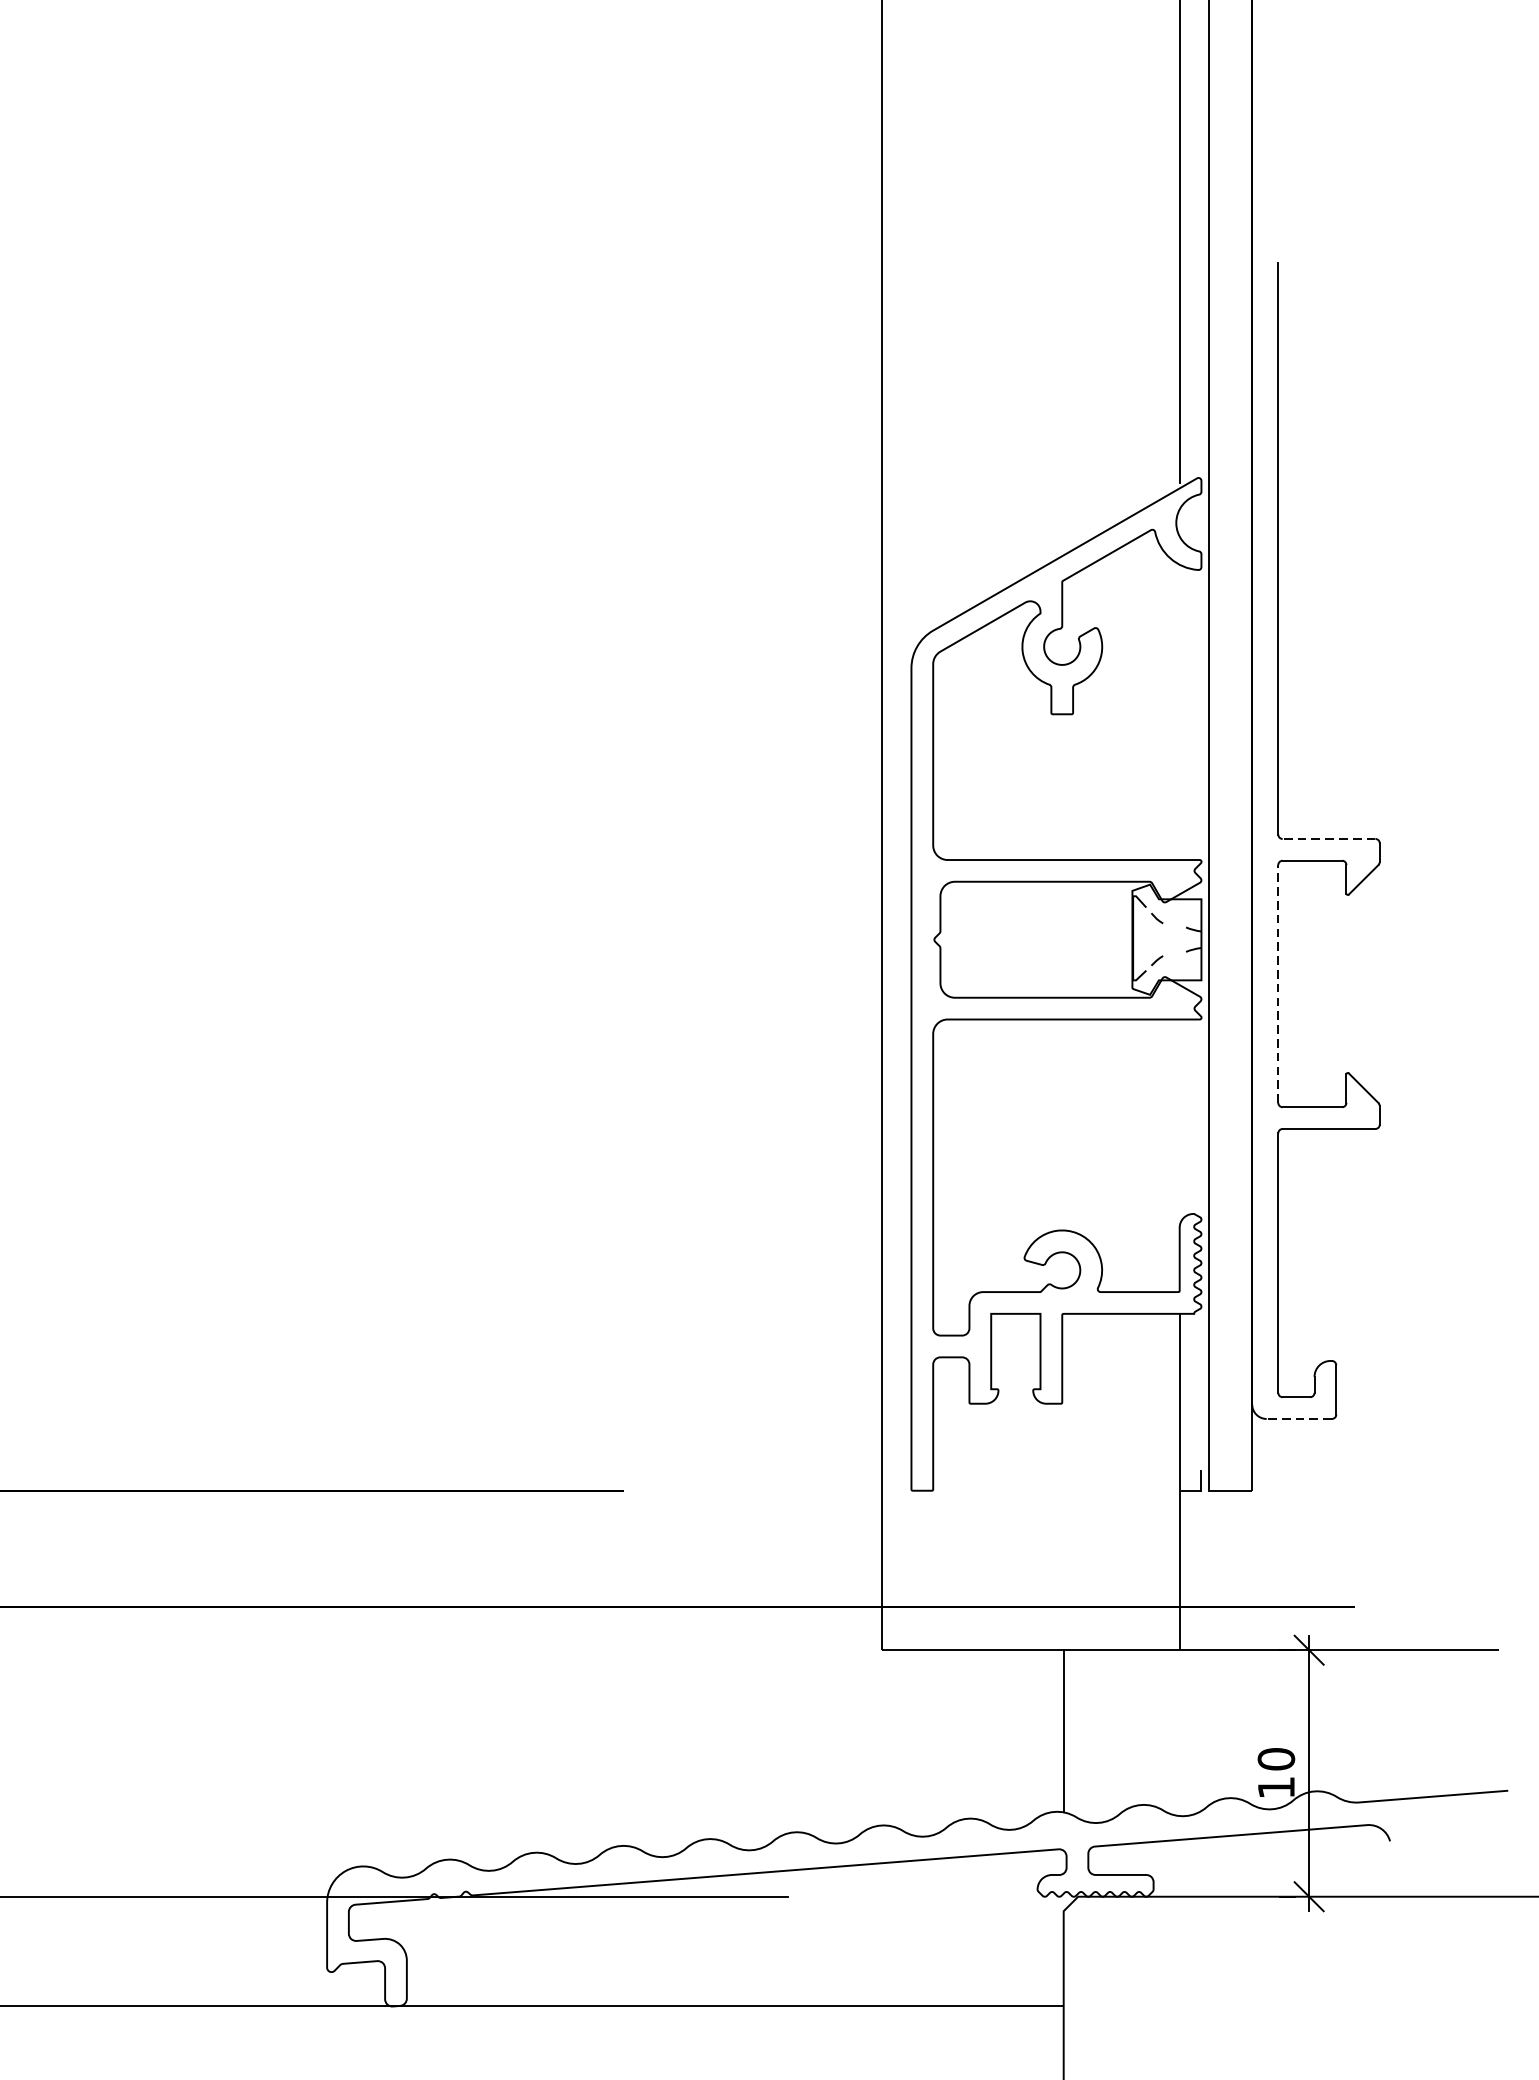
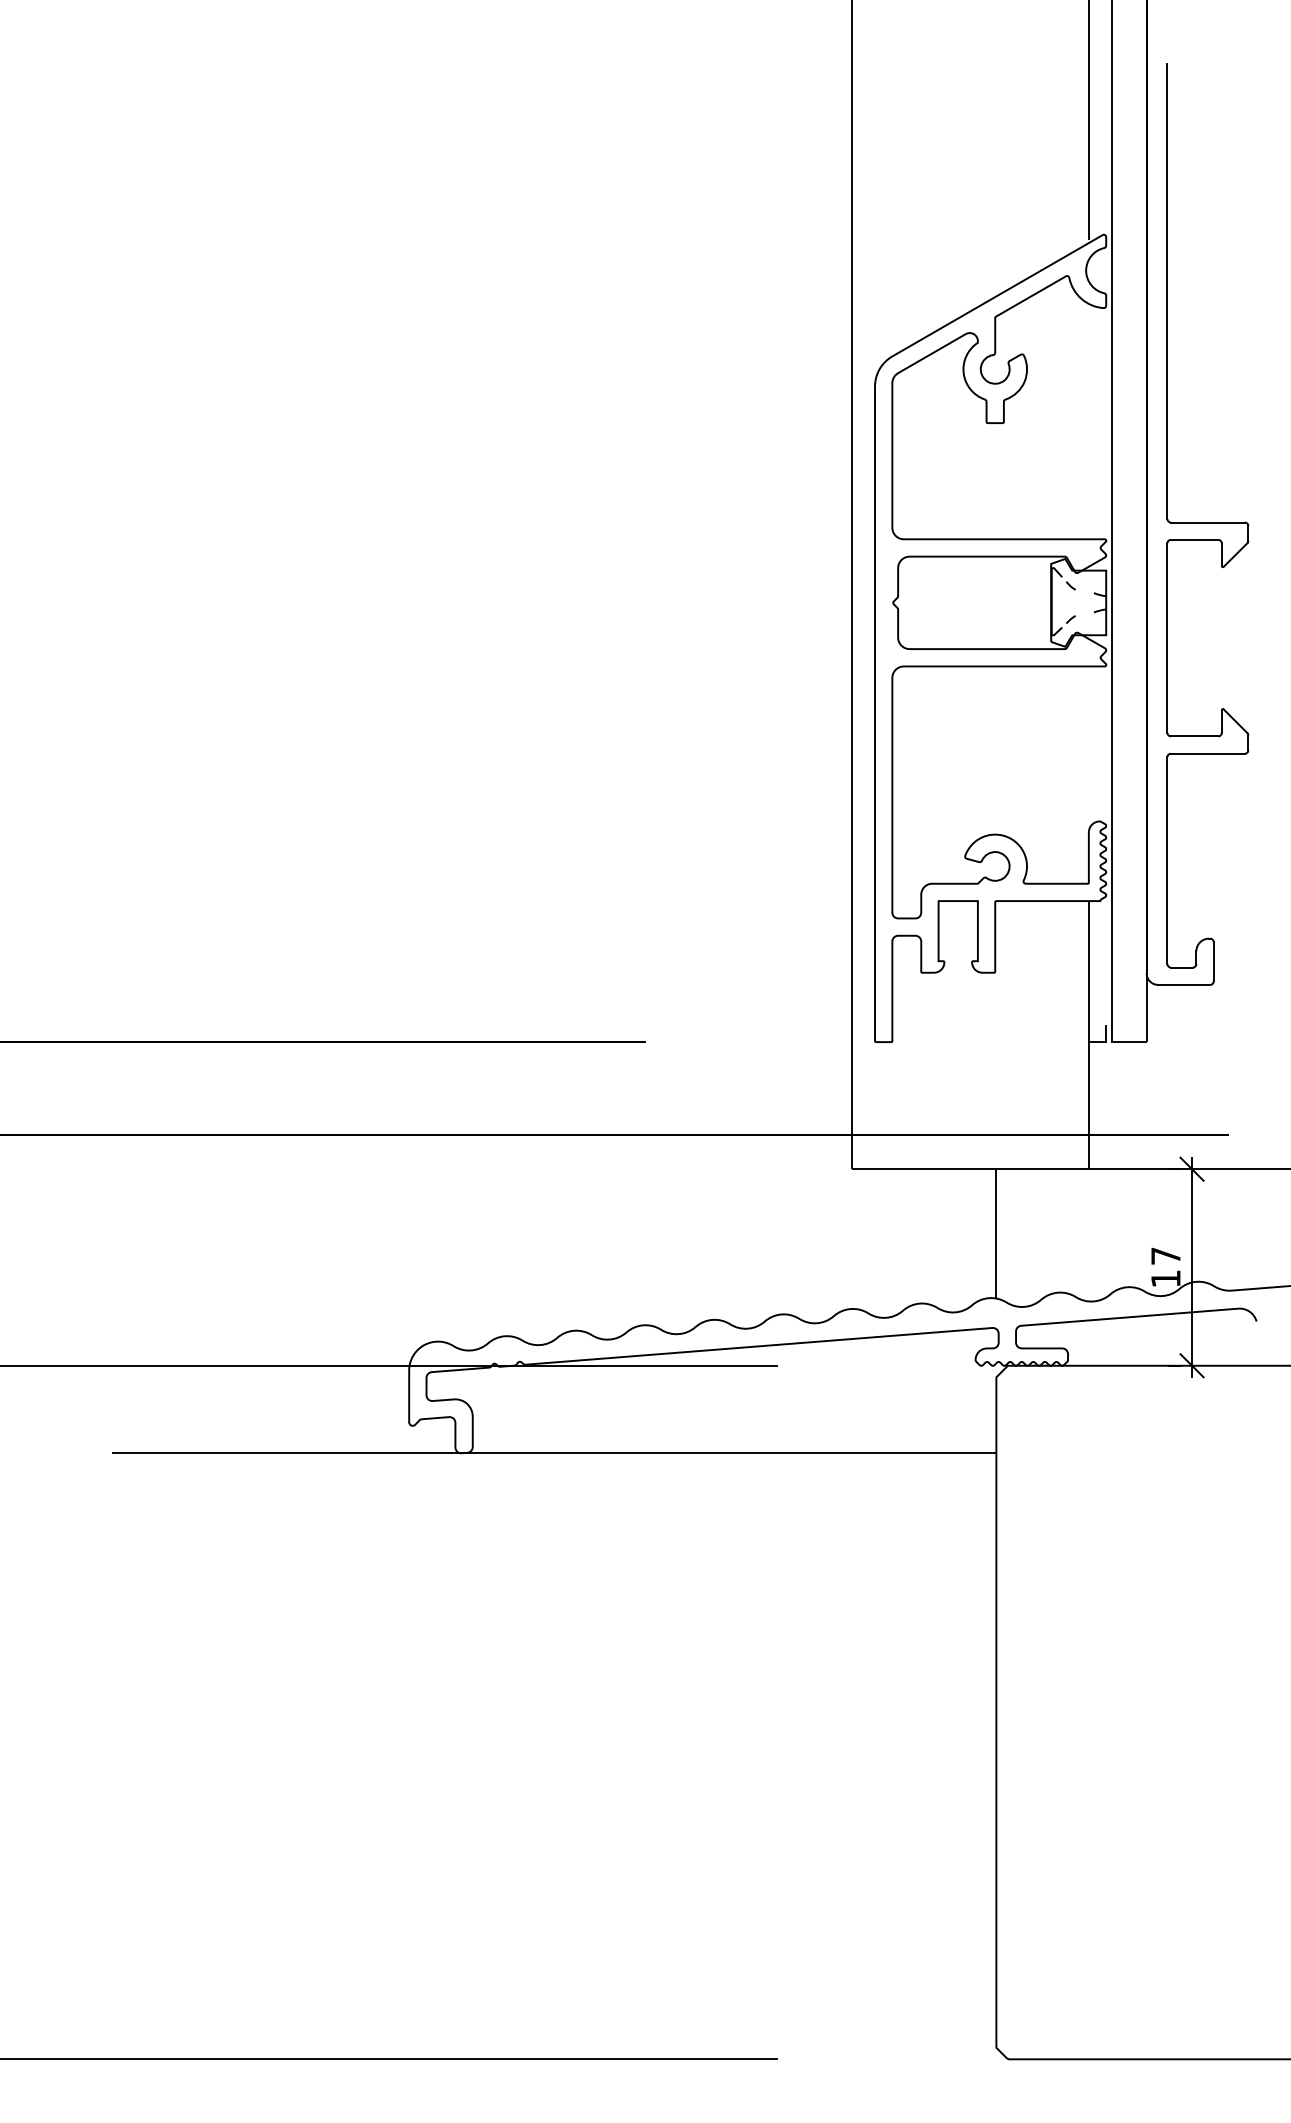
line: (1328, 838) -> (1207, 522), dashed -> solid
line: (1278, 984) -> (1167, 638), dashed -> solid
line: (1298, 1418) -> (1183, 984), dashed -> solid
text: (1275, 1759) -> (1165, 1256), 10 -> 17

